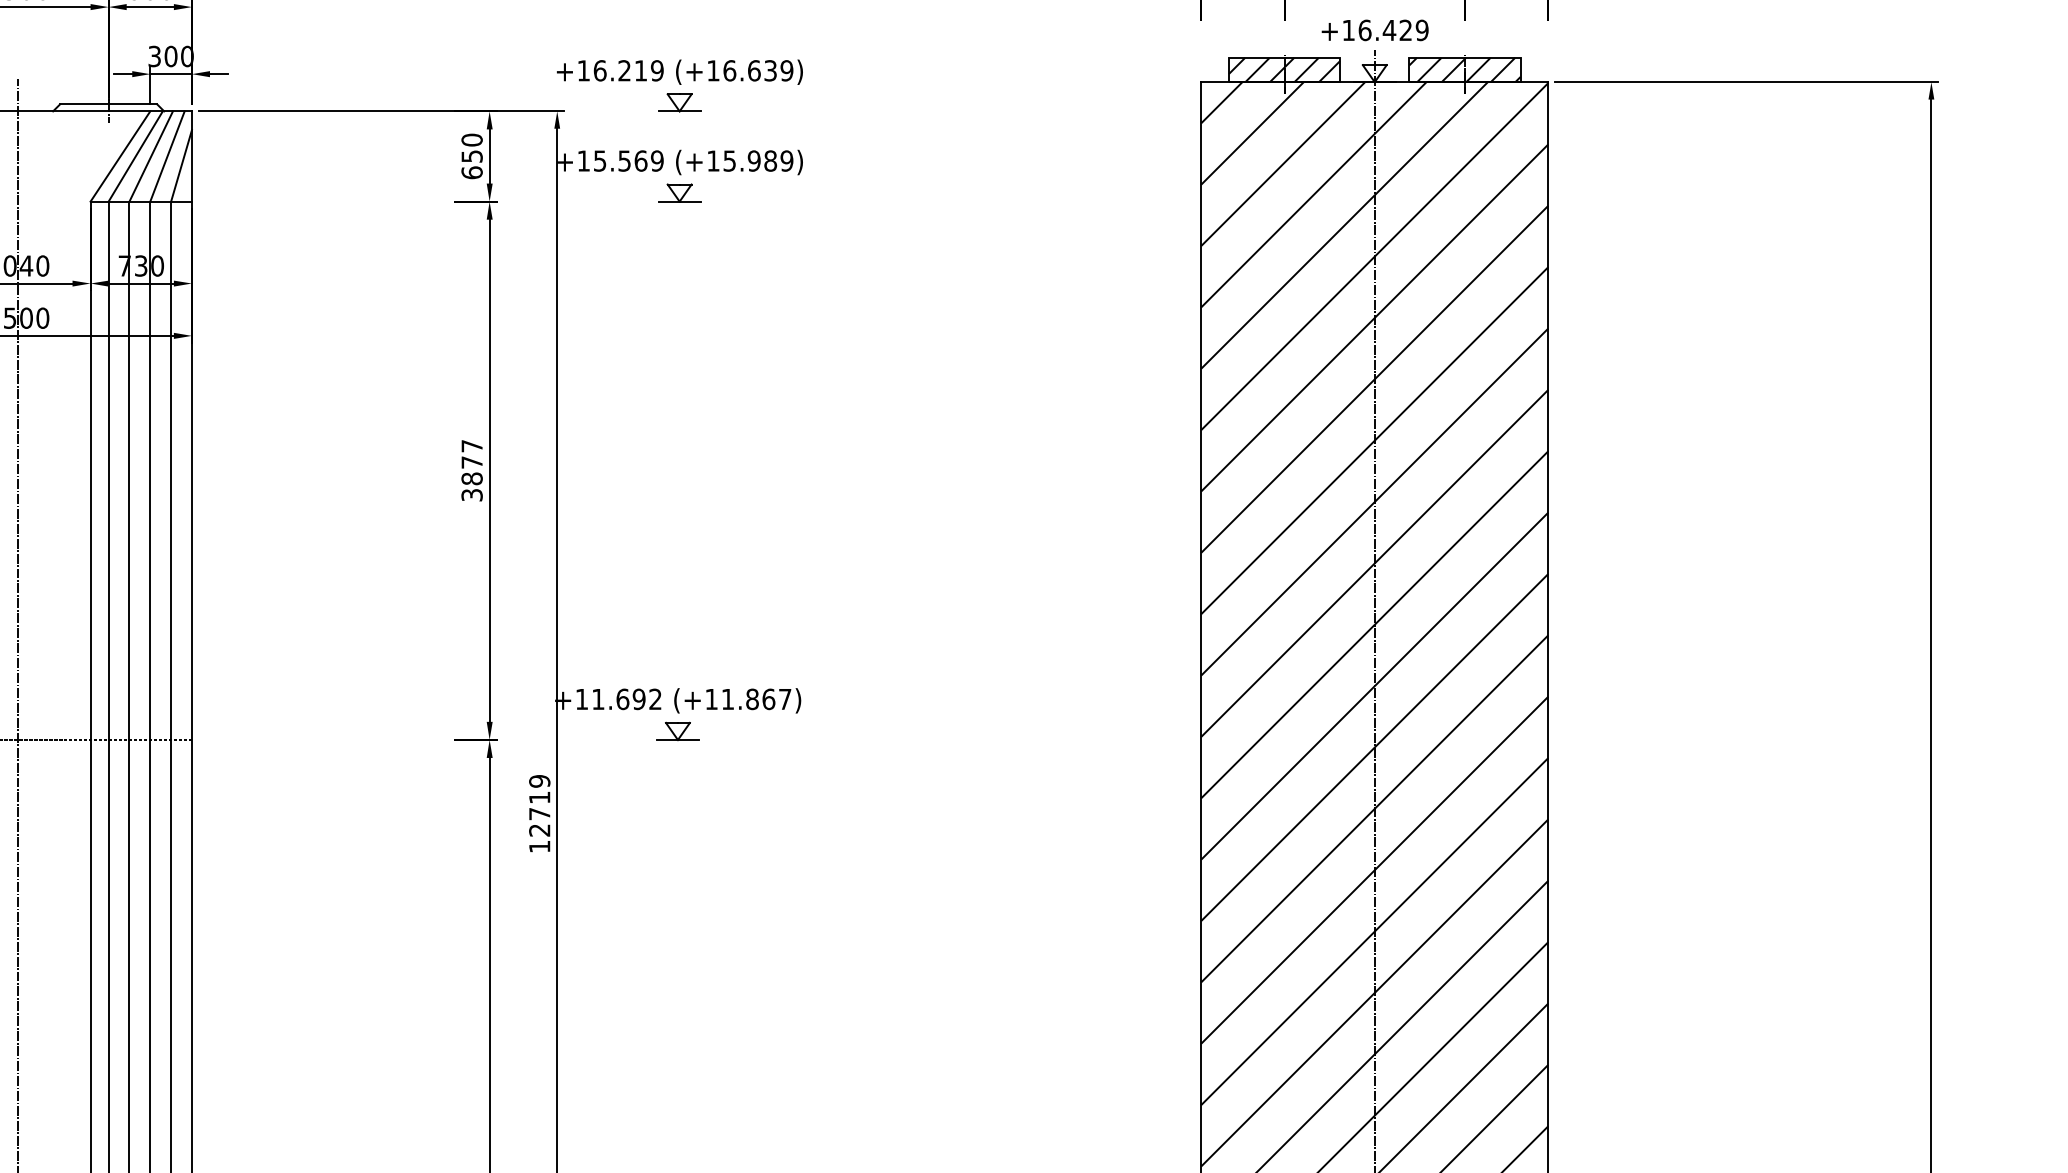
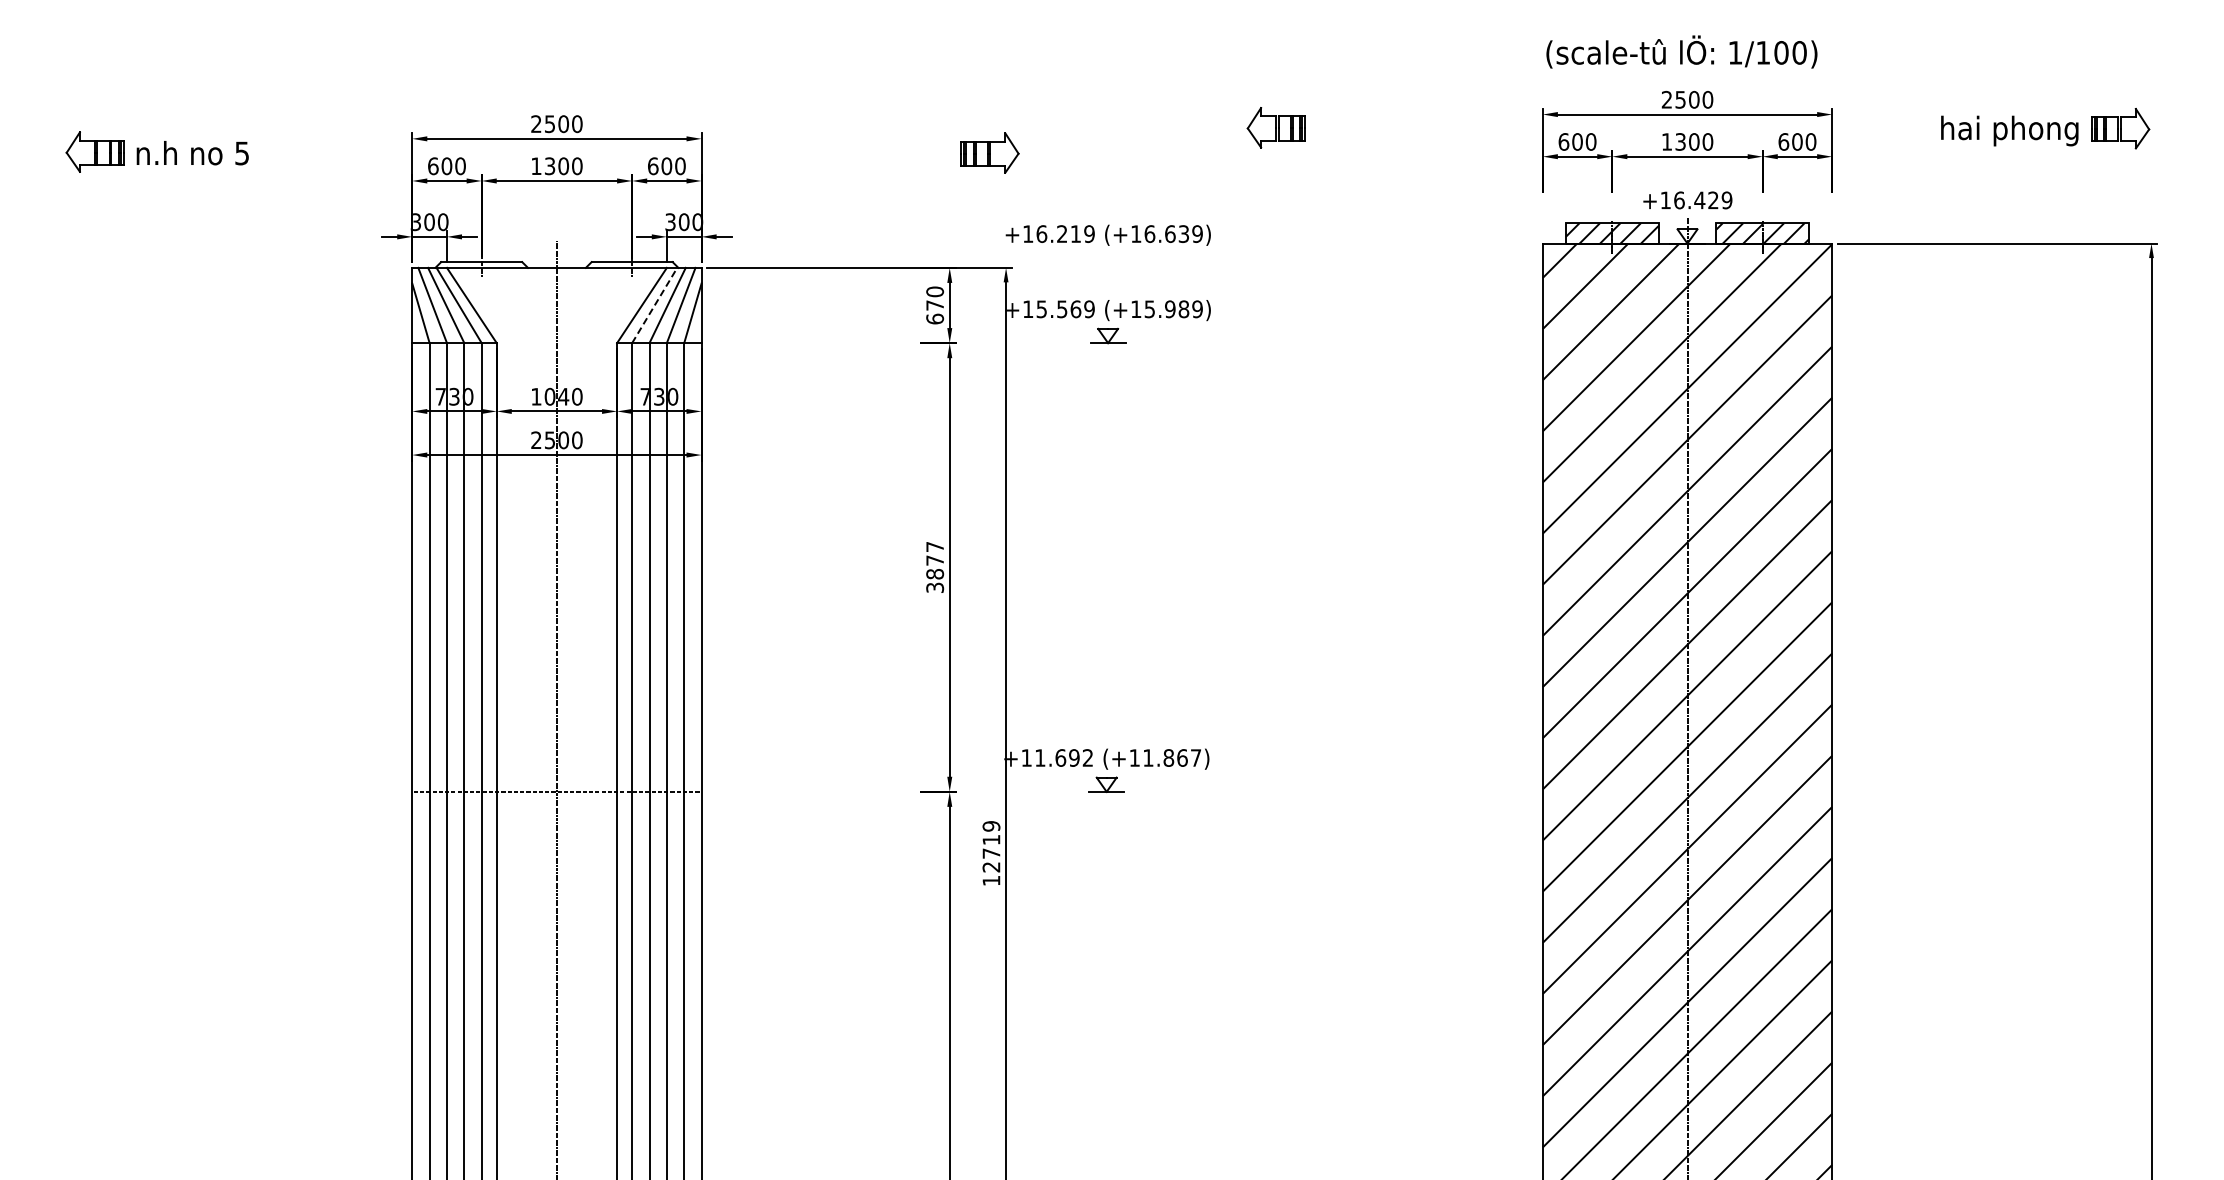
part: (680, 102) -> (1108, 260), removed
line: (135, 156) -> (654, 305), solid -> dashed
text: (472, 156) -> (935, 305), 650 -> 670

